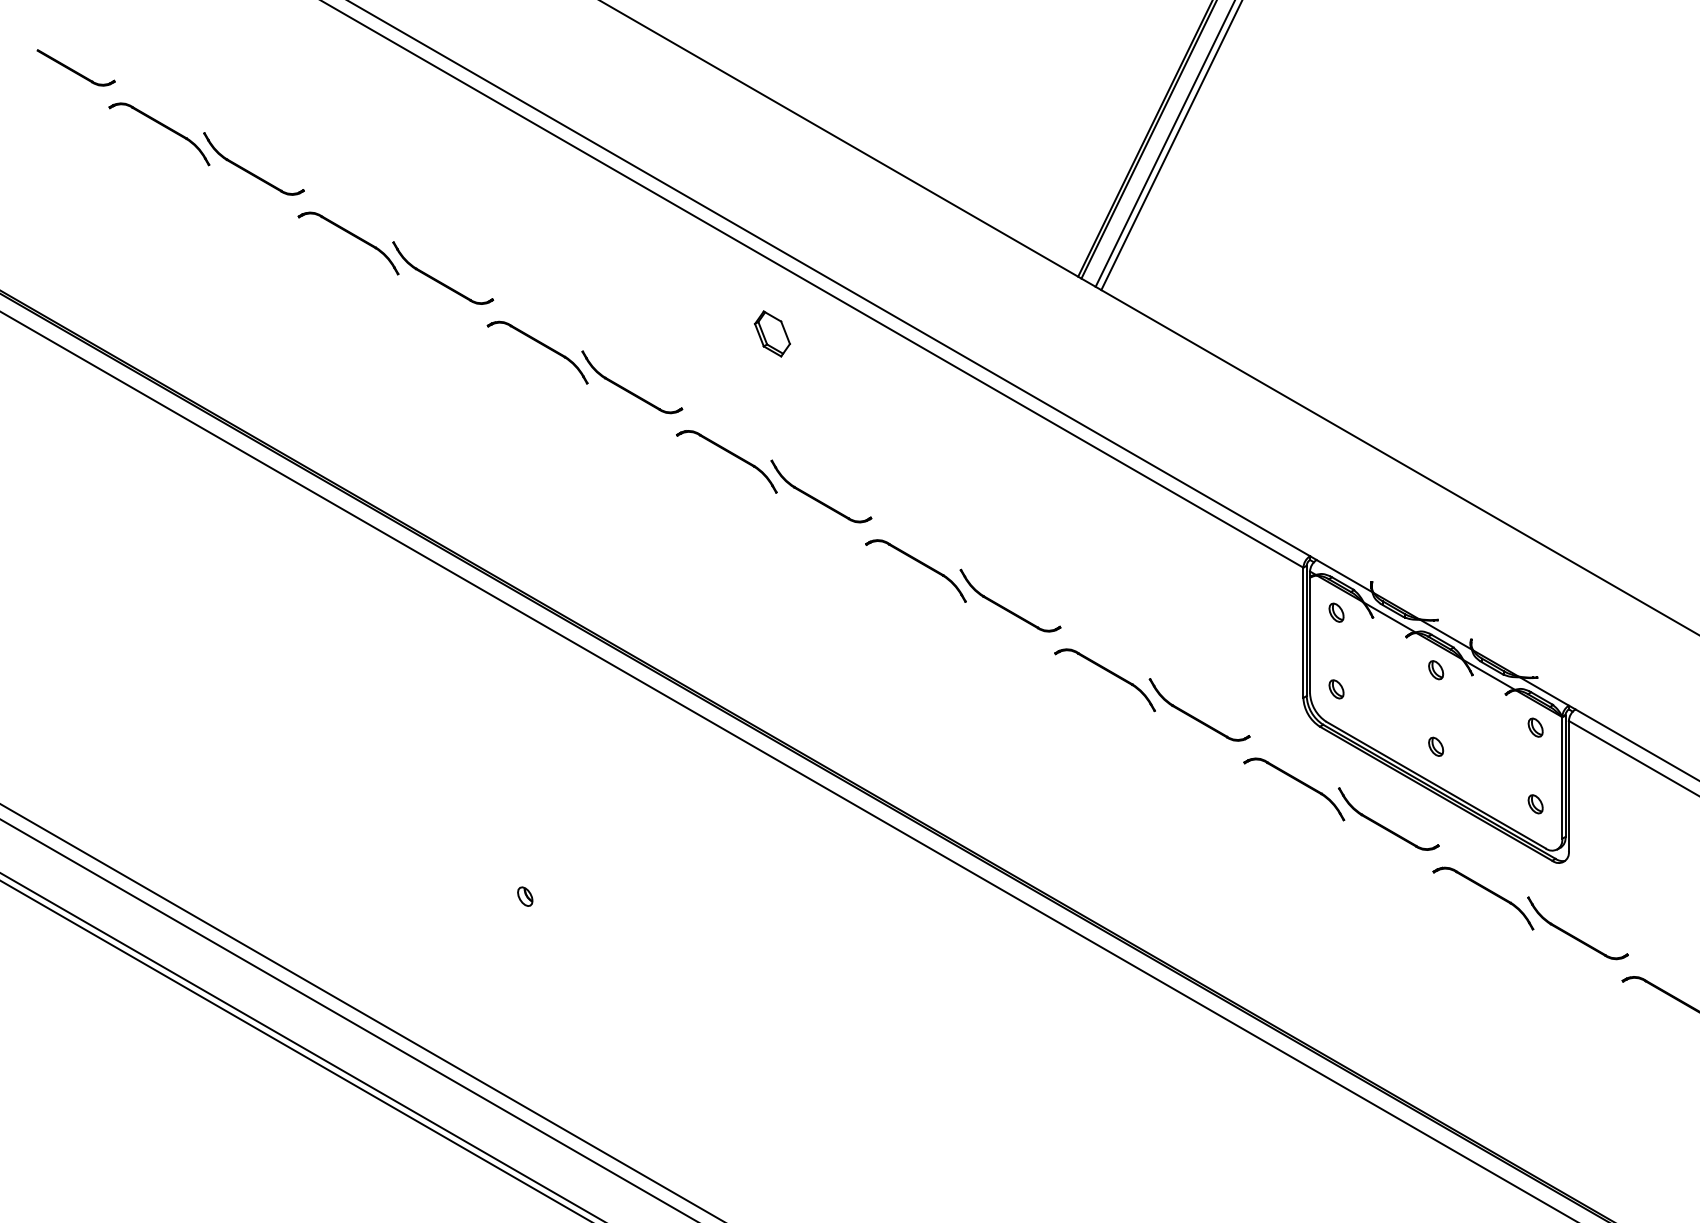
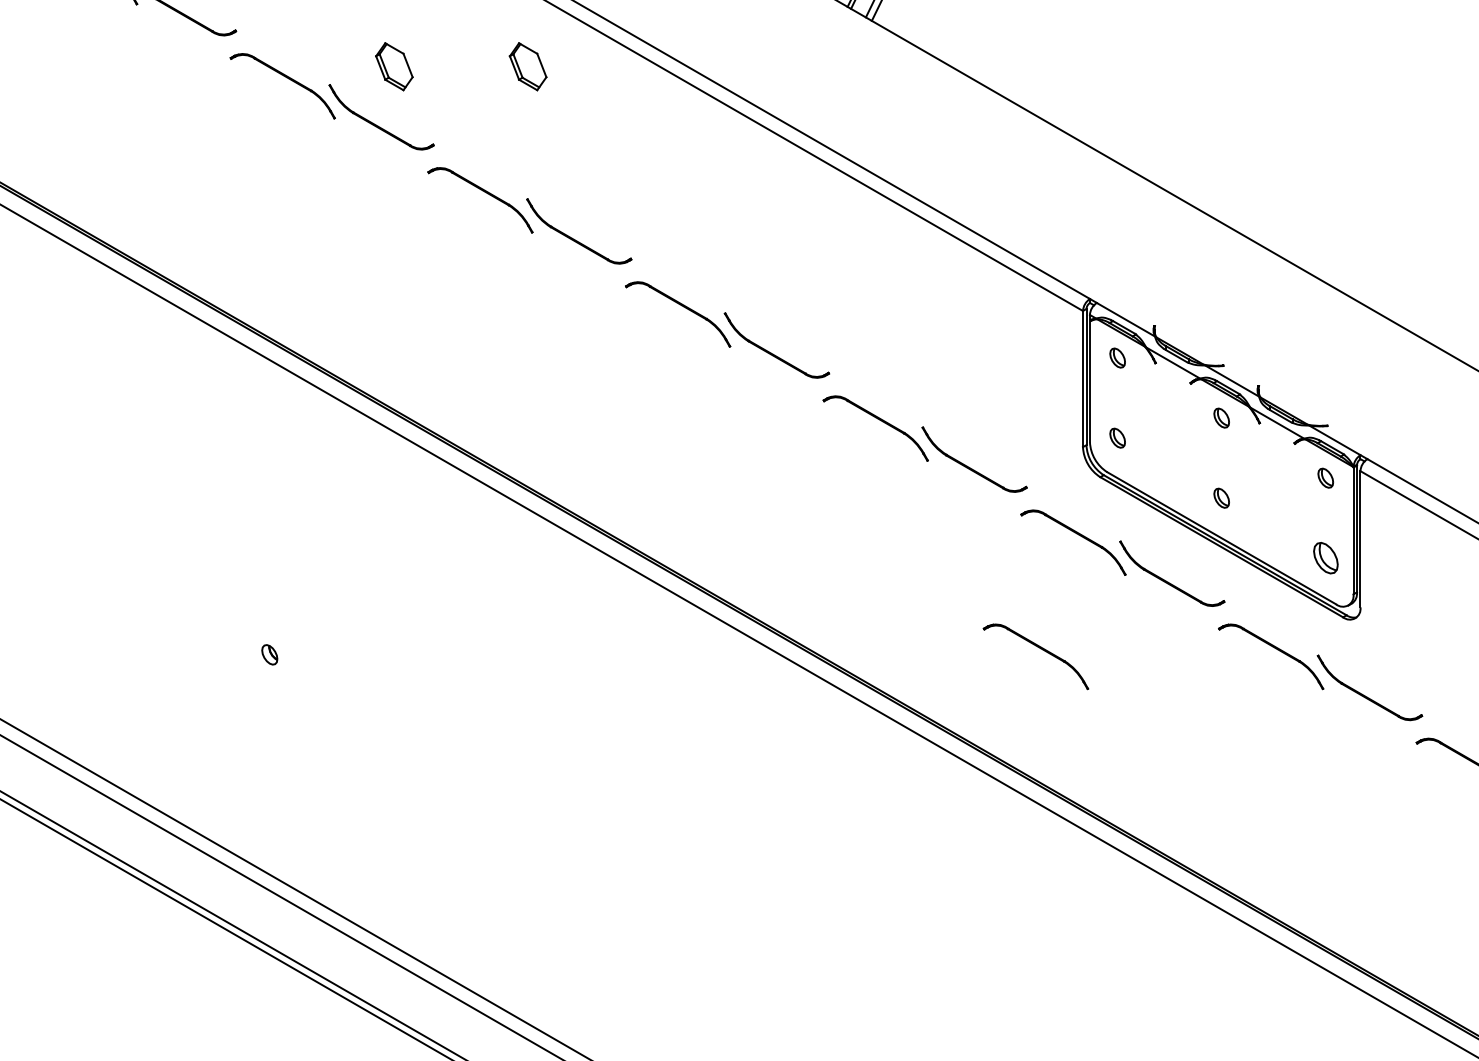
part: (643, 333) -> (393, 66), added
part: (1535, 804) -> (1325, 558), size x1.6
part: (1262, 891) -> (1040, 649), added

